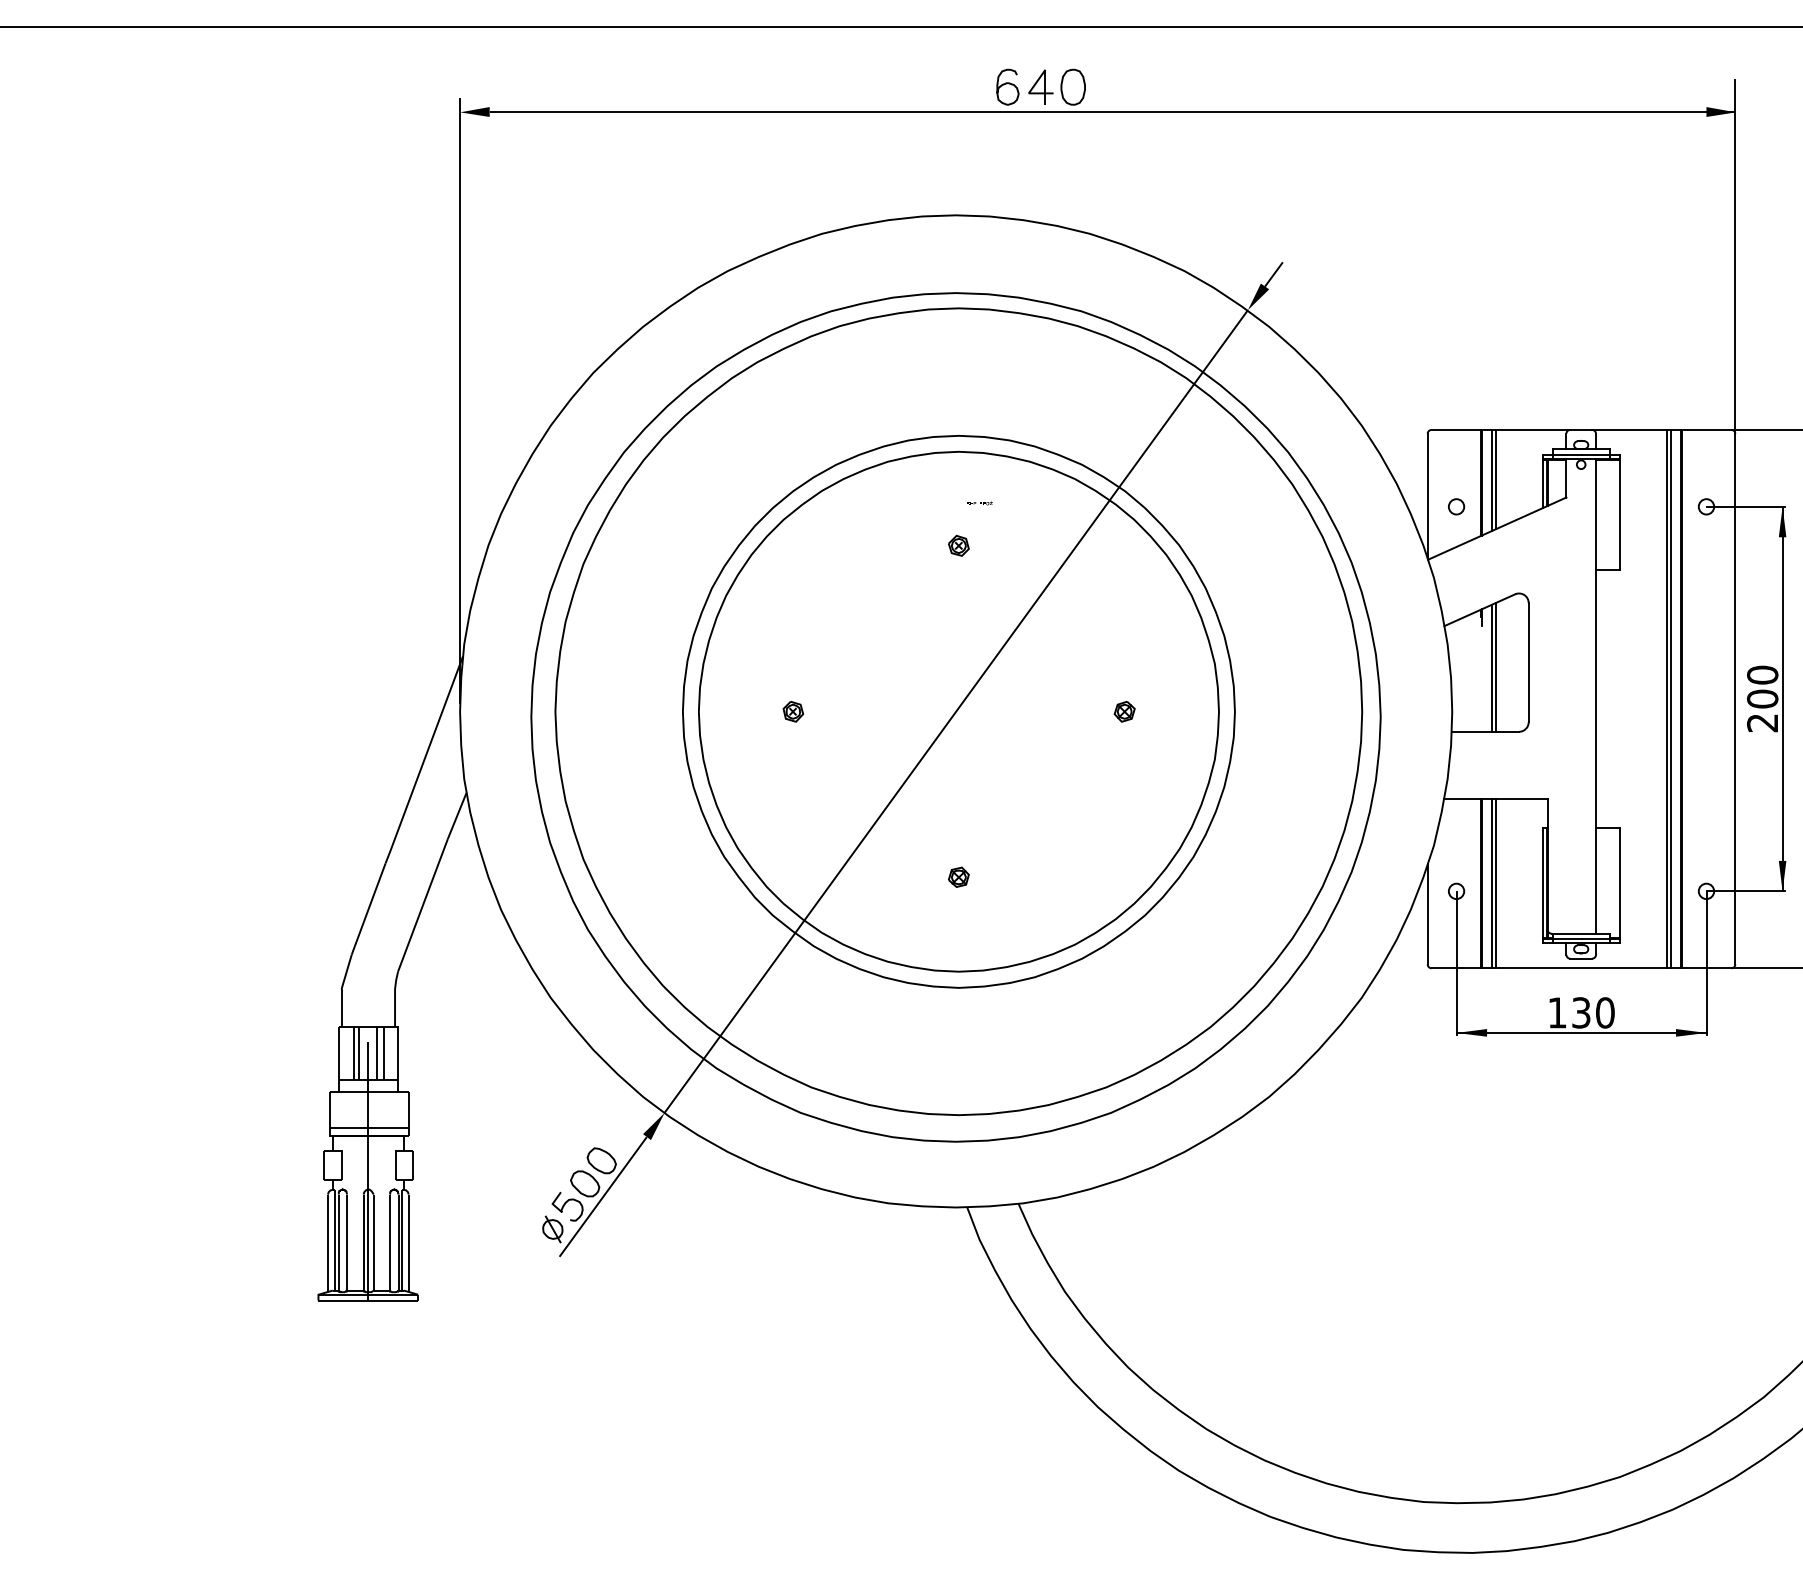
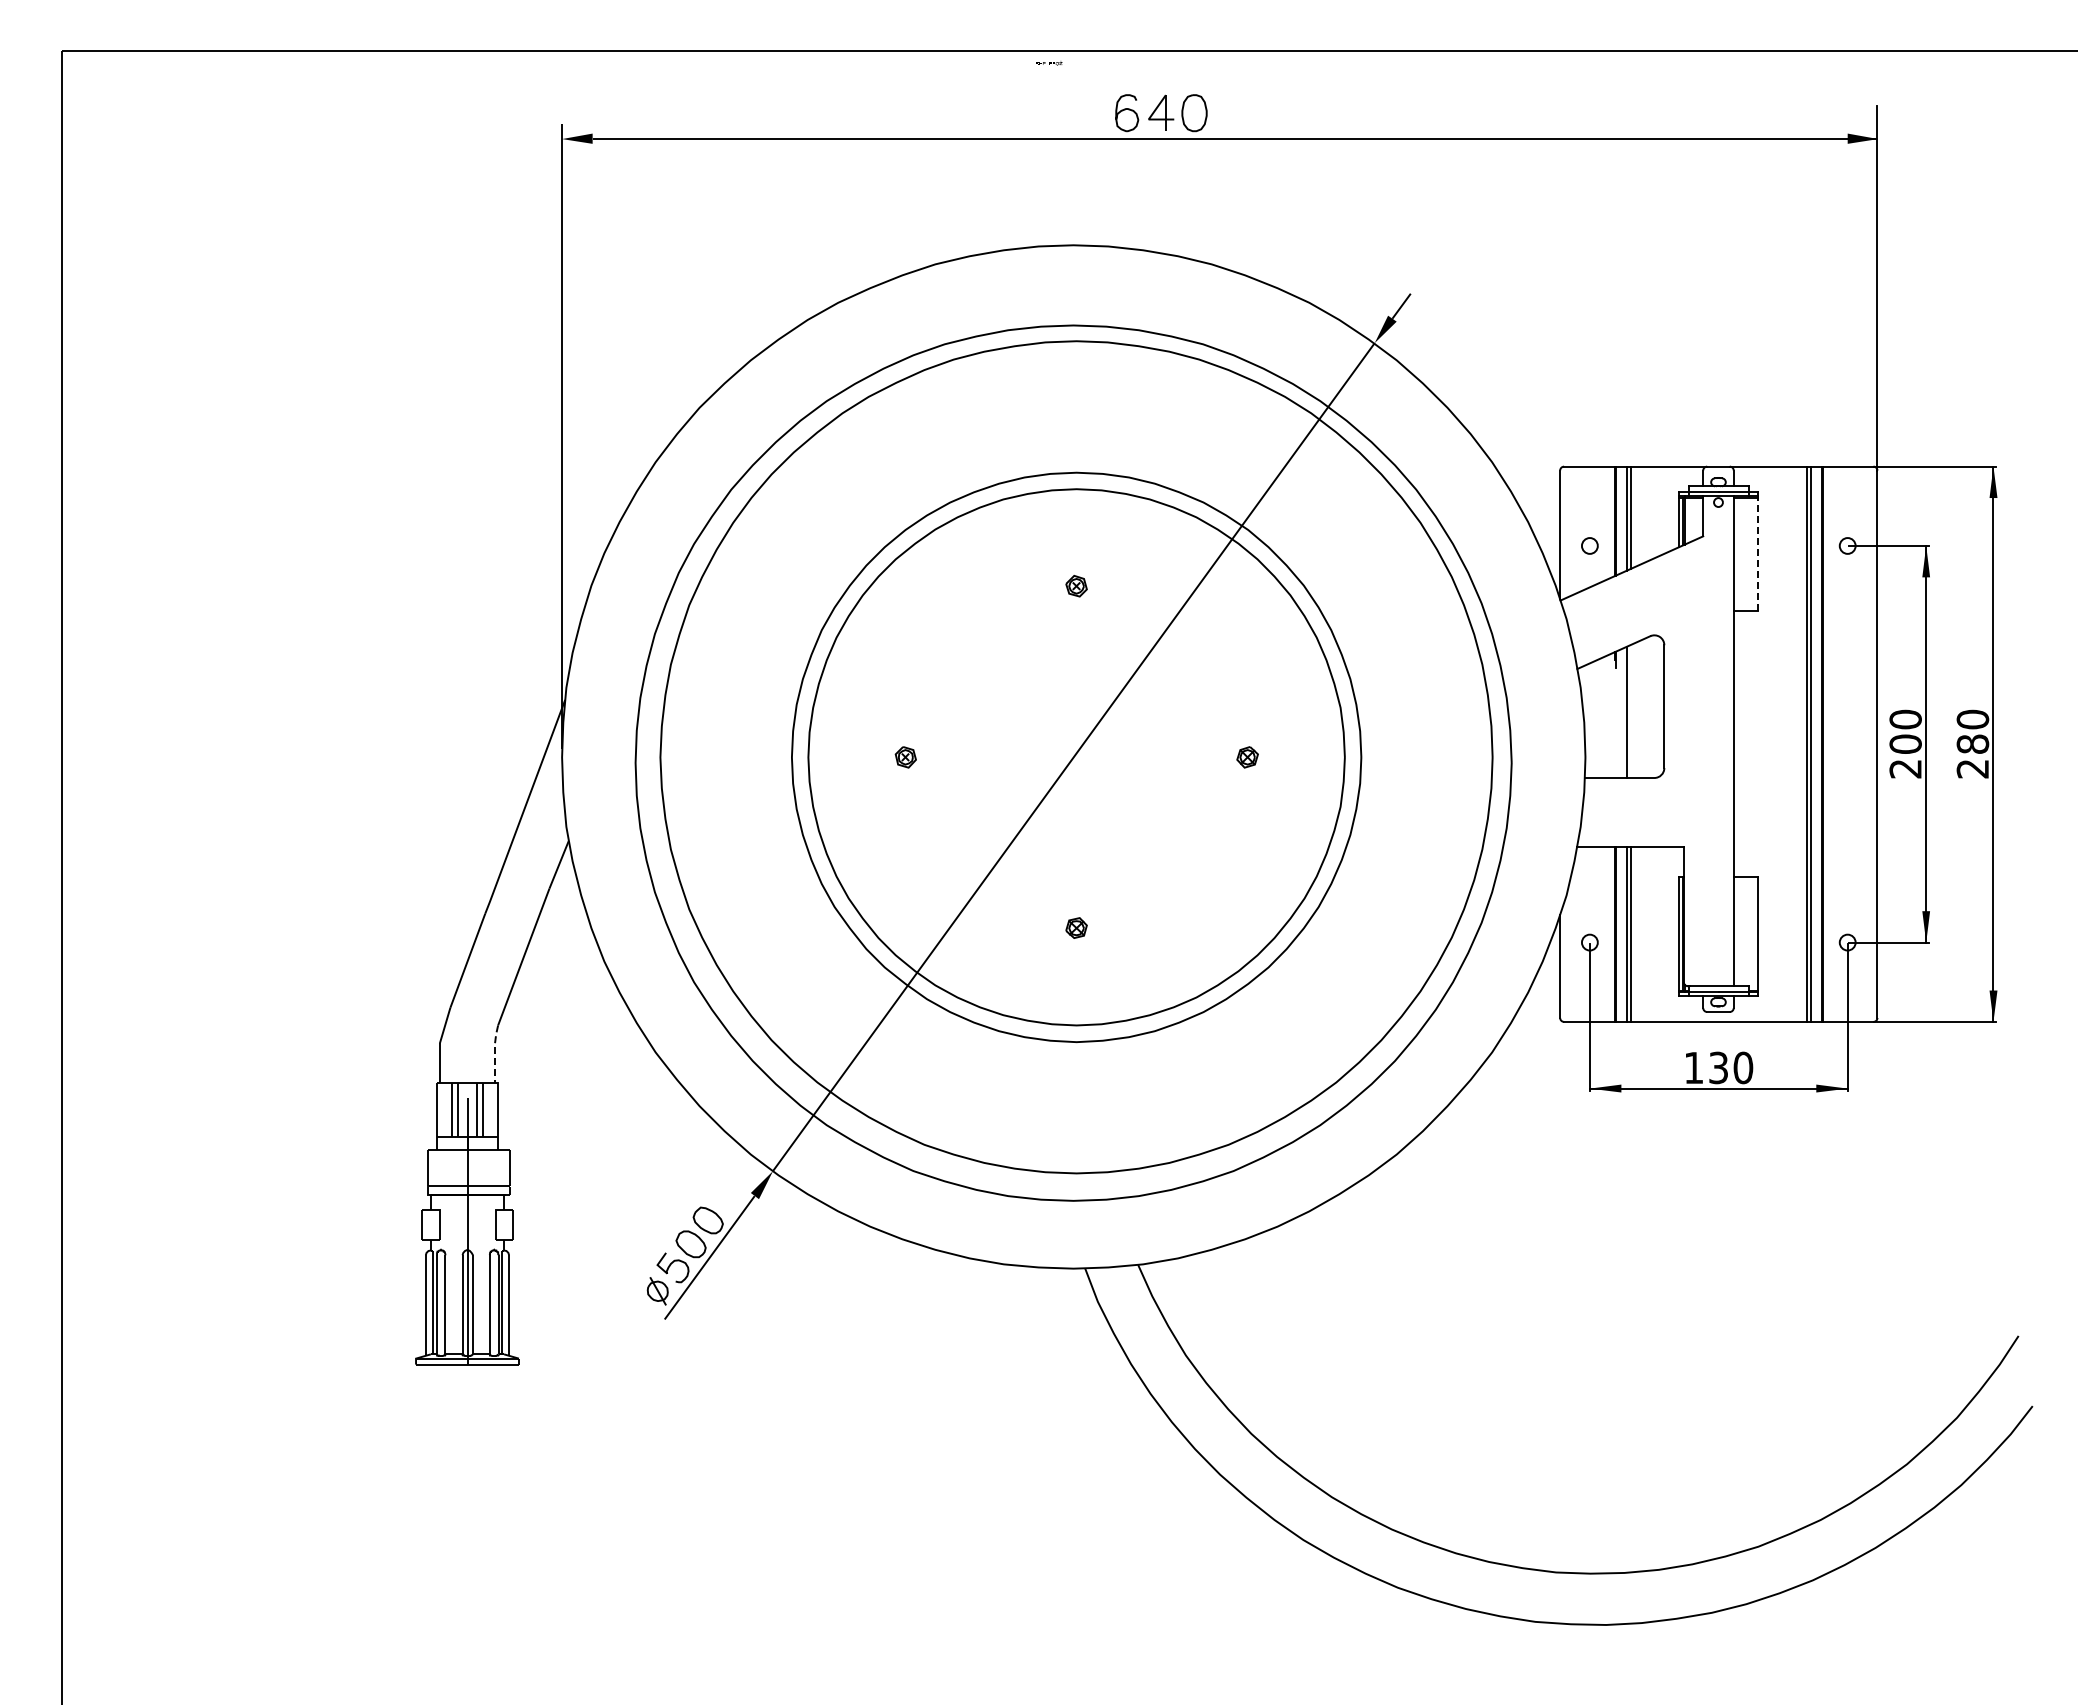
part: (980, 503) -> (1049, 63), moved
line: (1619, 515) -> (1758, 554), solid -> dashed
line: (1495, 667) -> (1630, 711), removed
line: (395, 998) -> (495, 1053), solid -> dashed

